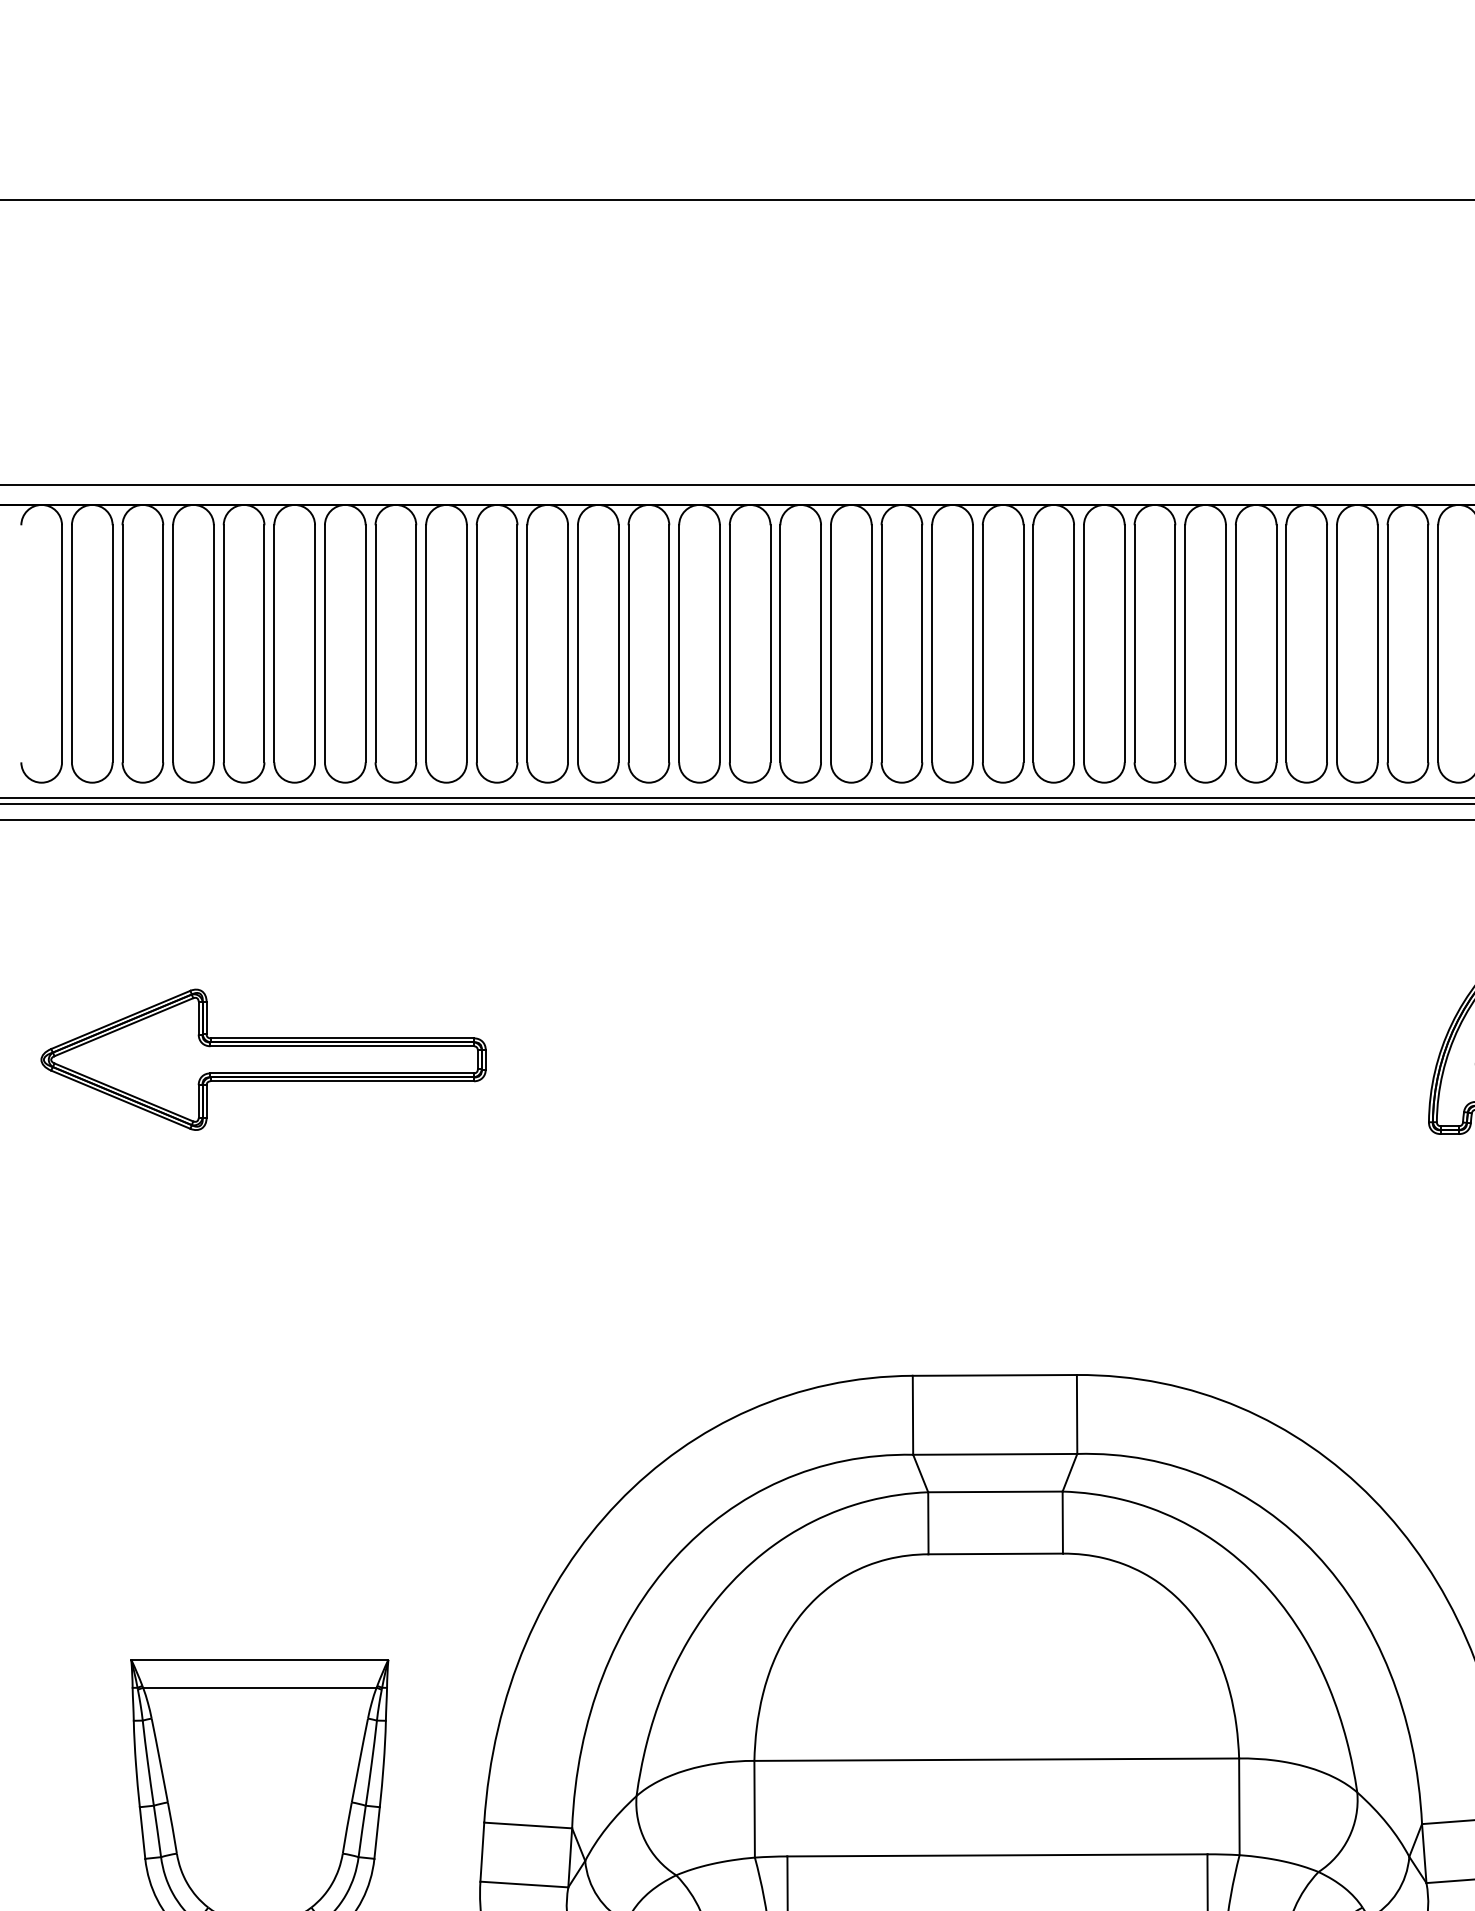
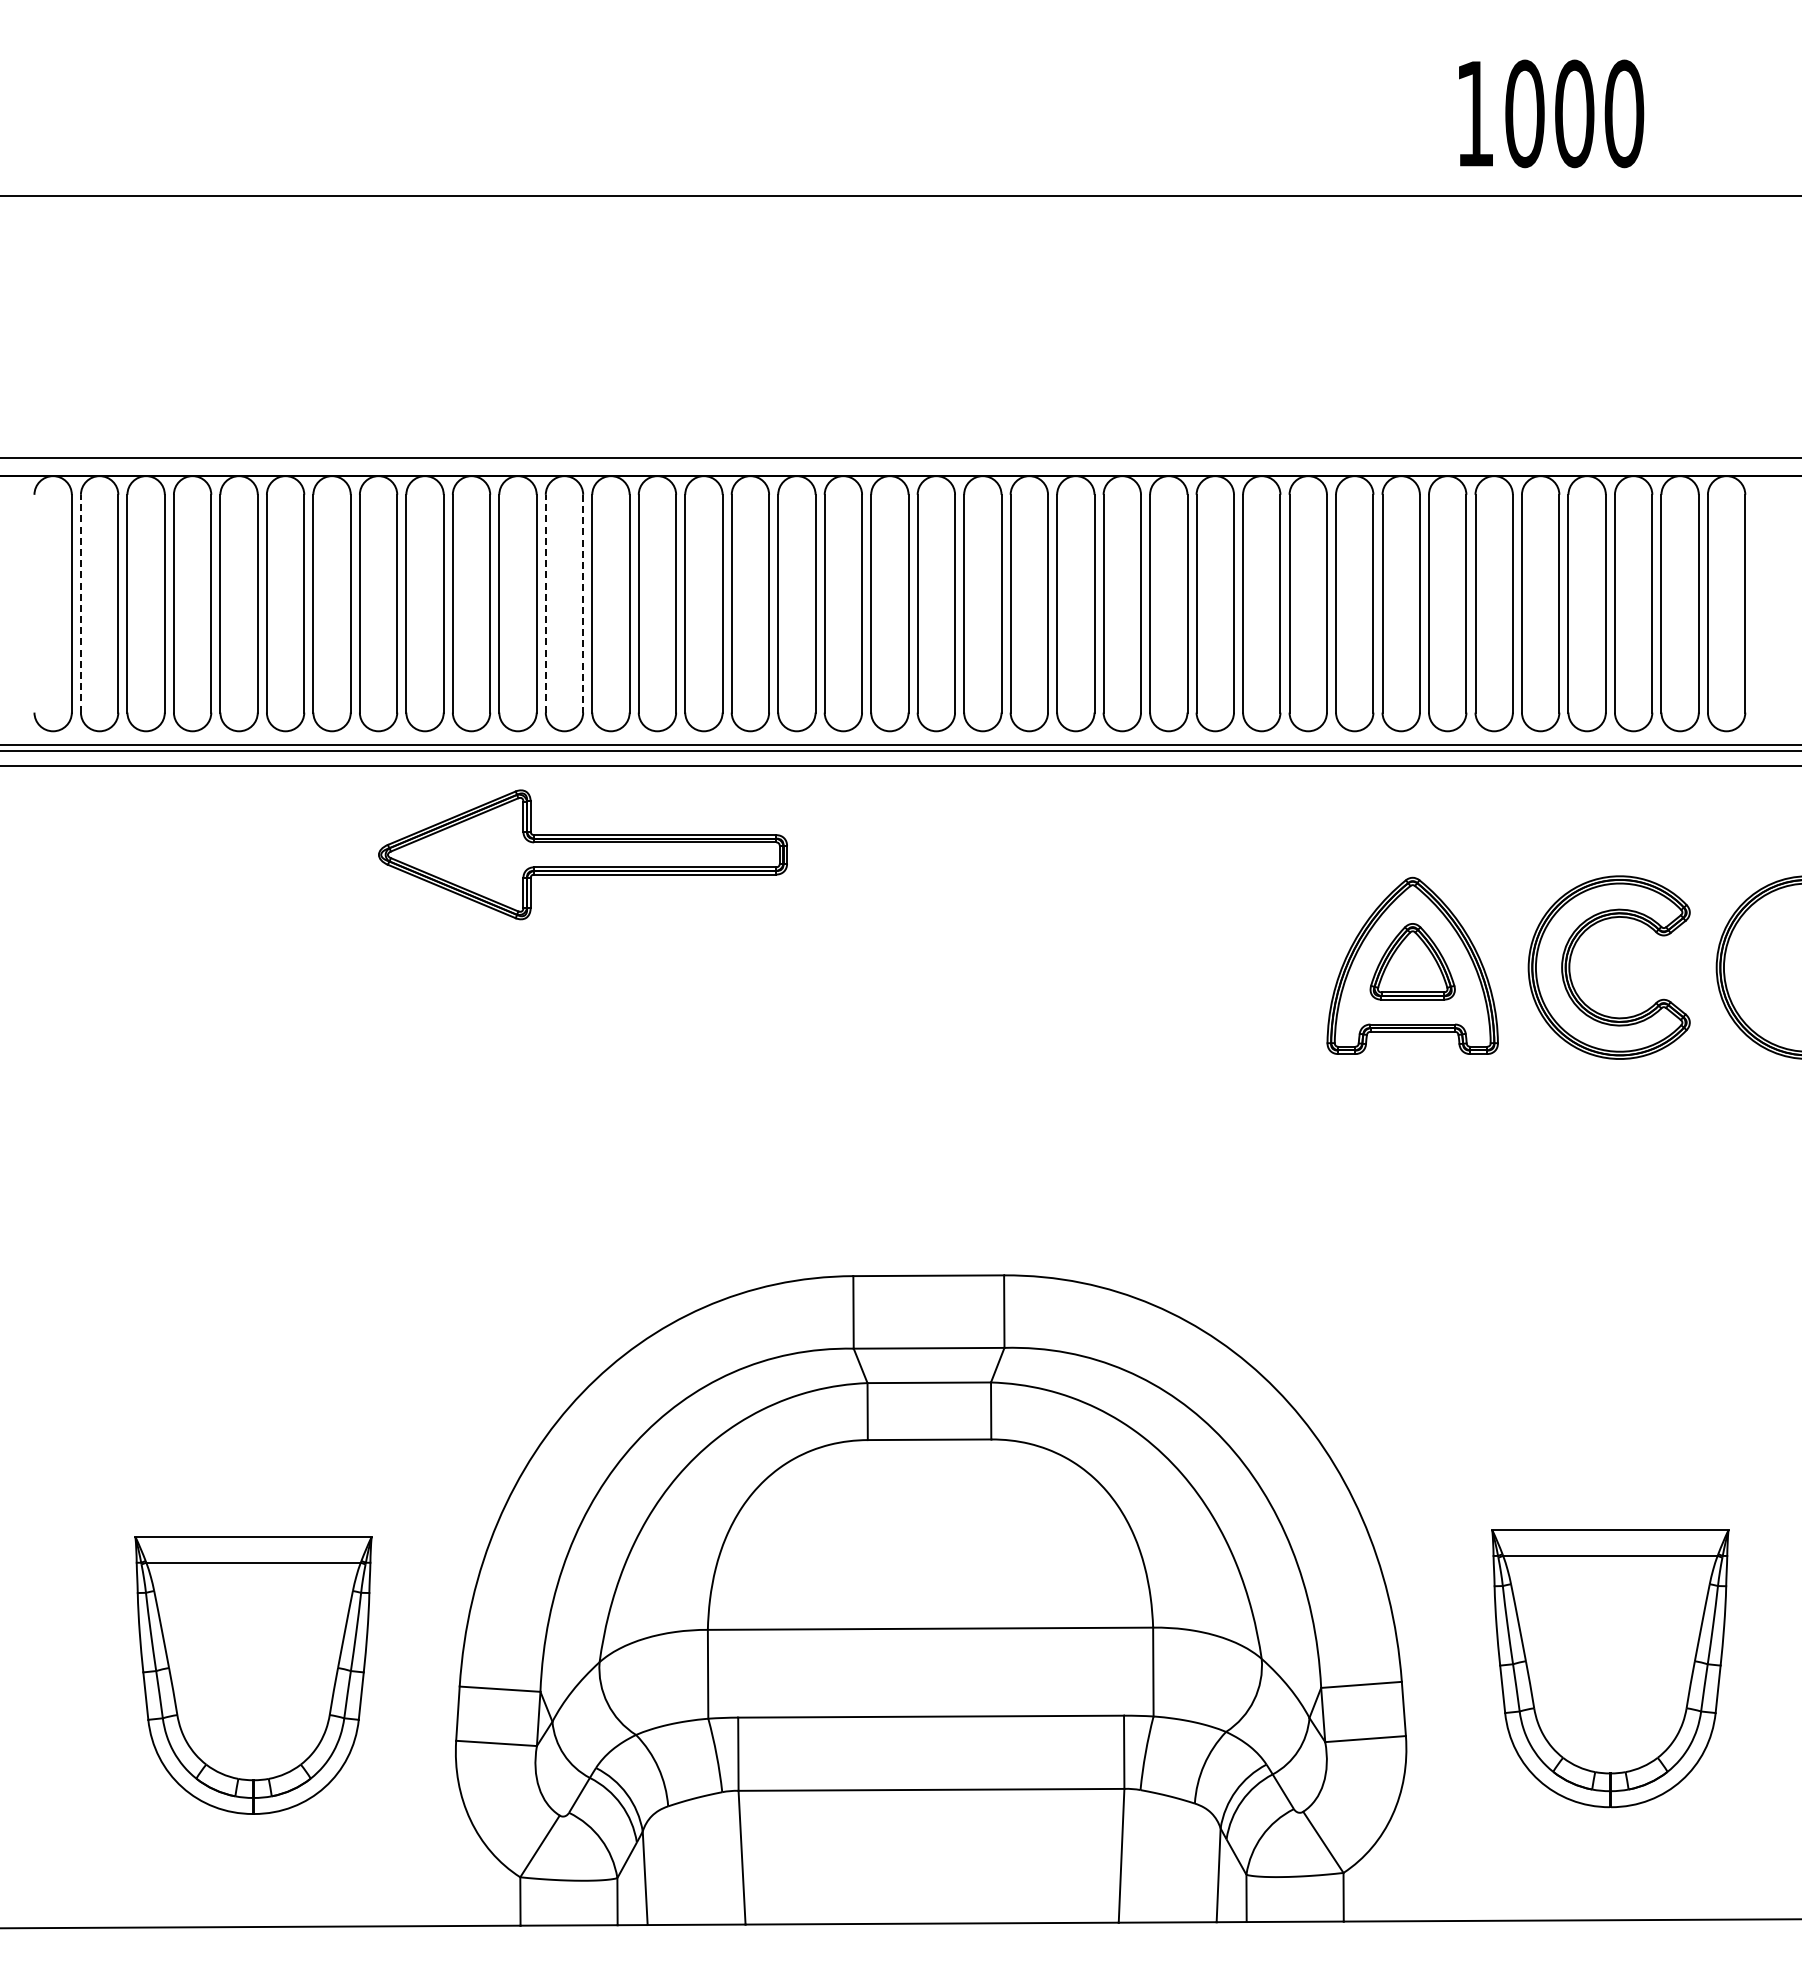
line: (71, 643) -> (80, 603), solid -> dashed
line: (577, 643) -> (545, 603), solid -> dashed
line: (619, 643) -> (583, 603), solid -> dashed
part: (263, 1059) -> (582, 854), moved

